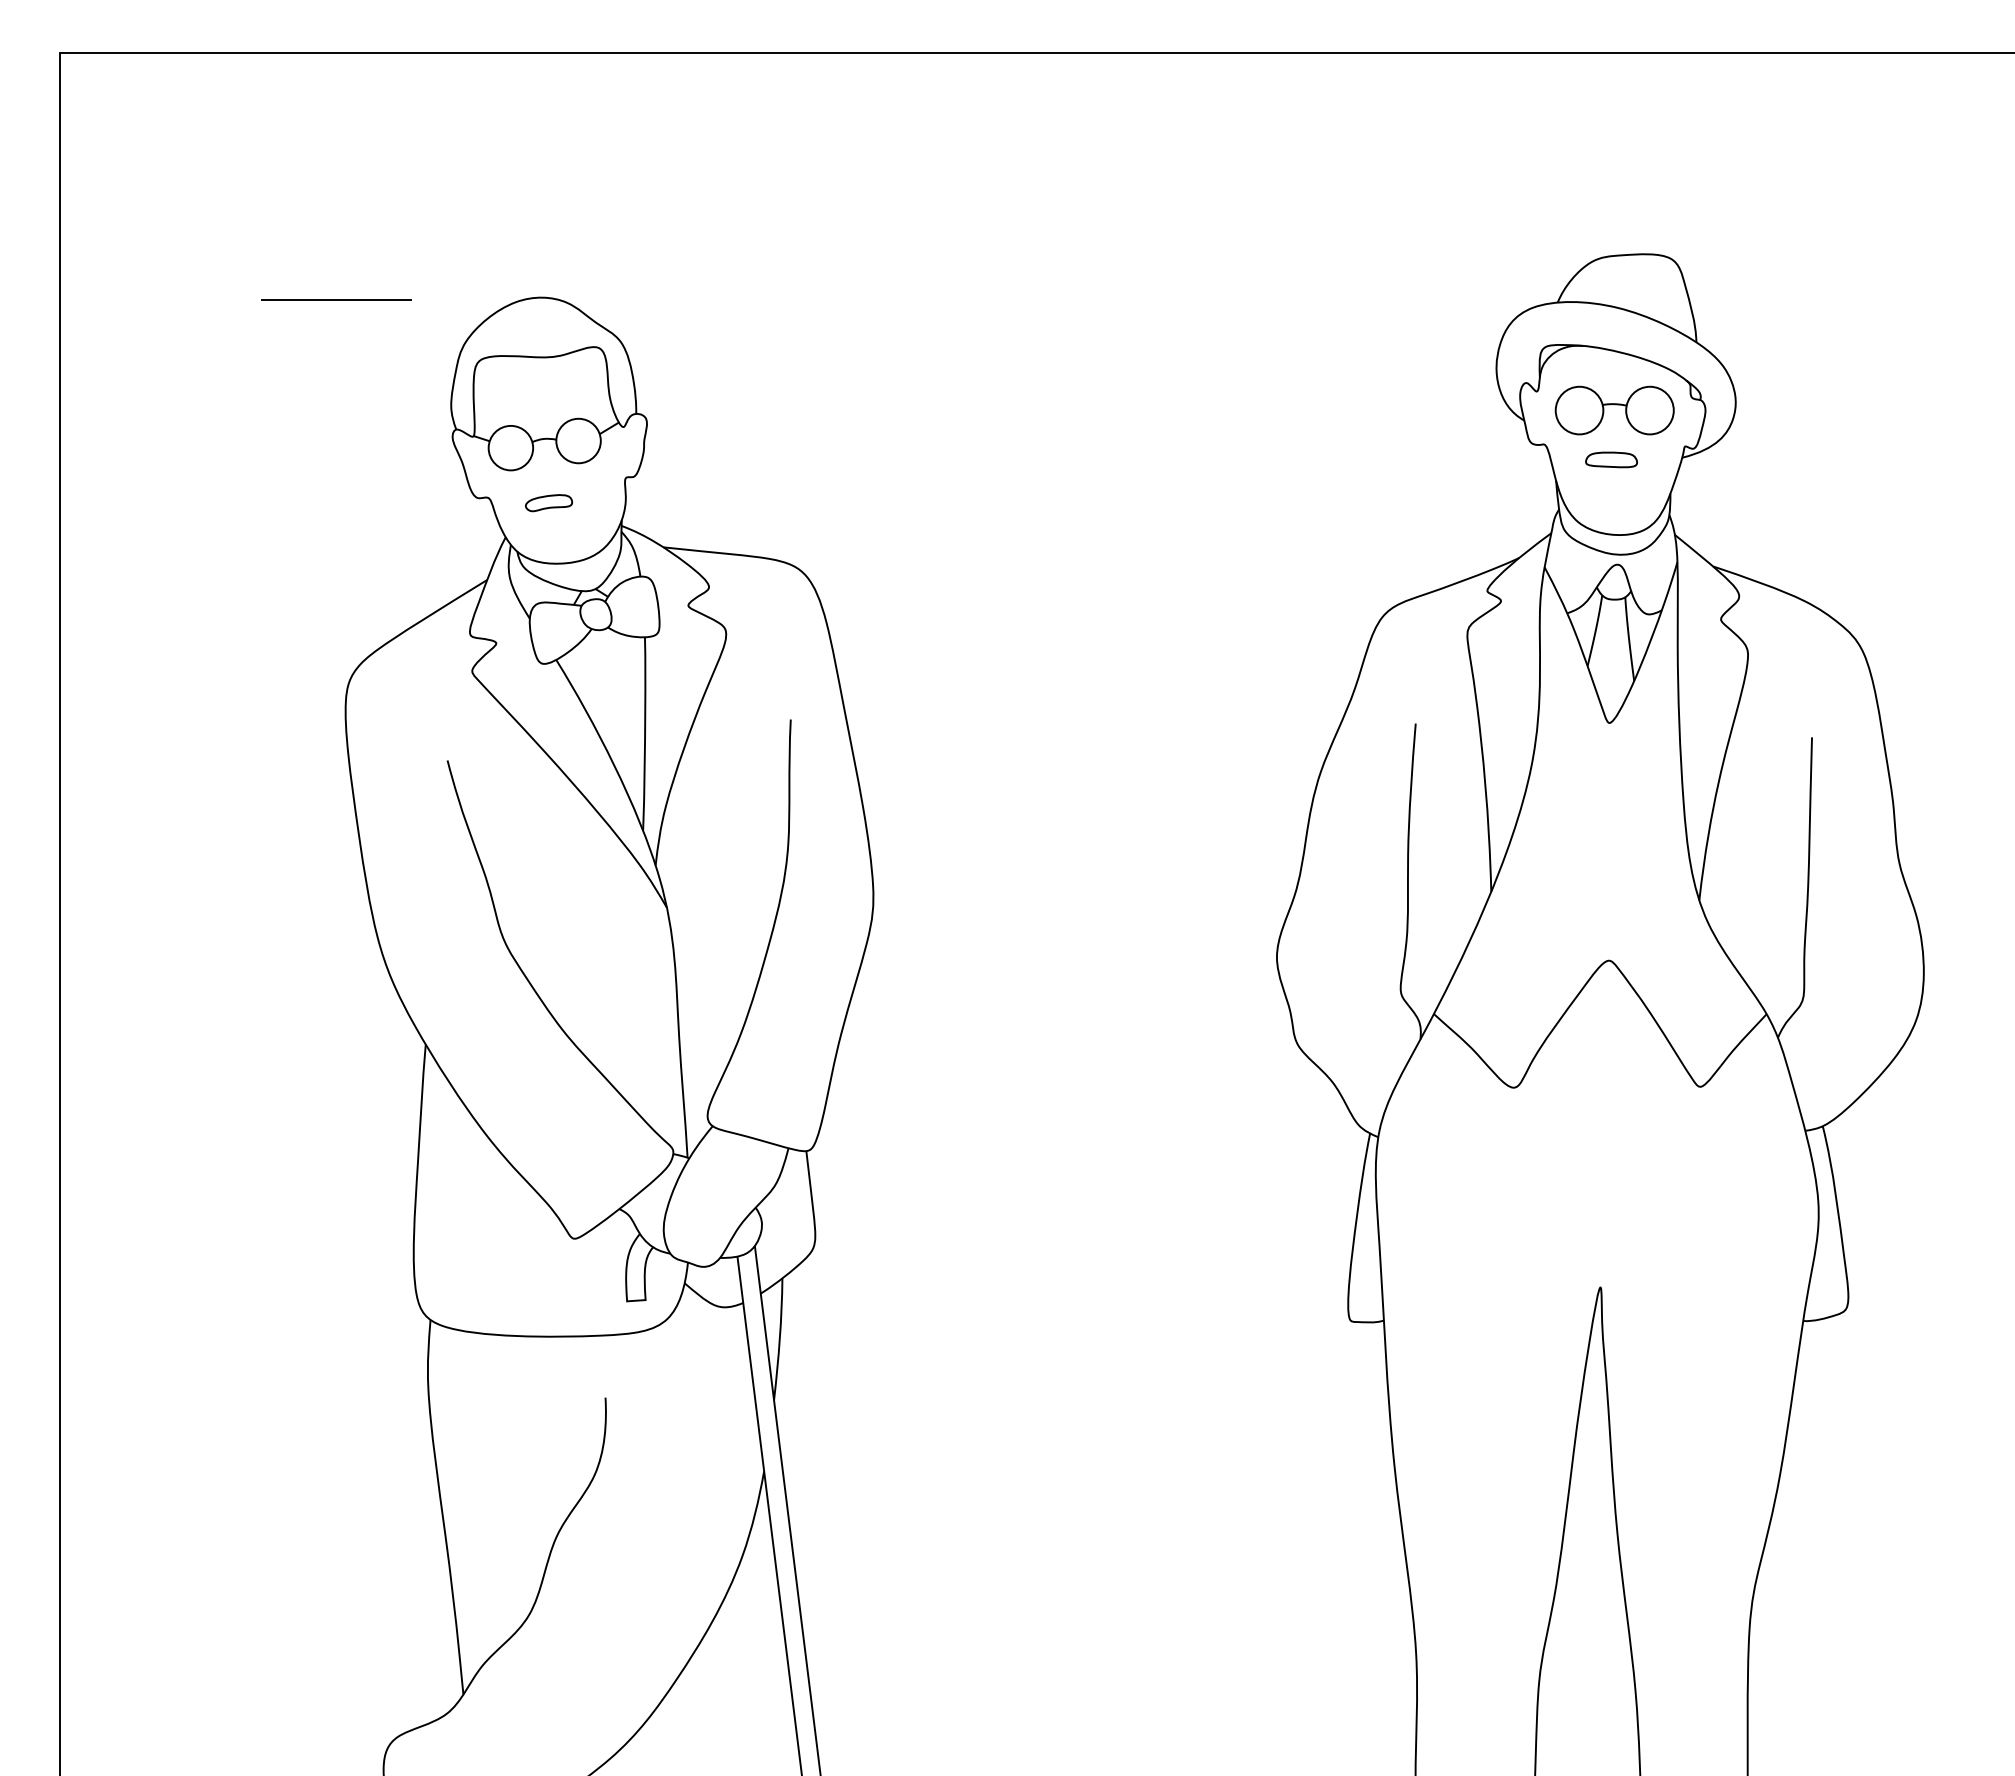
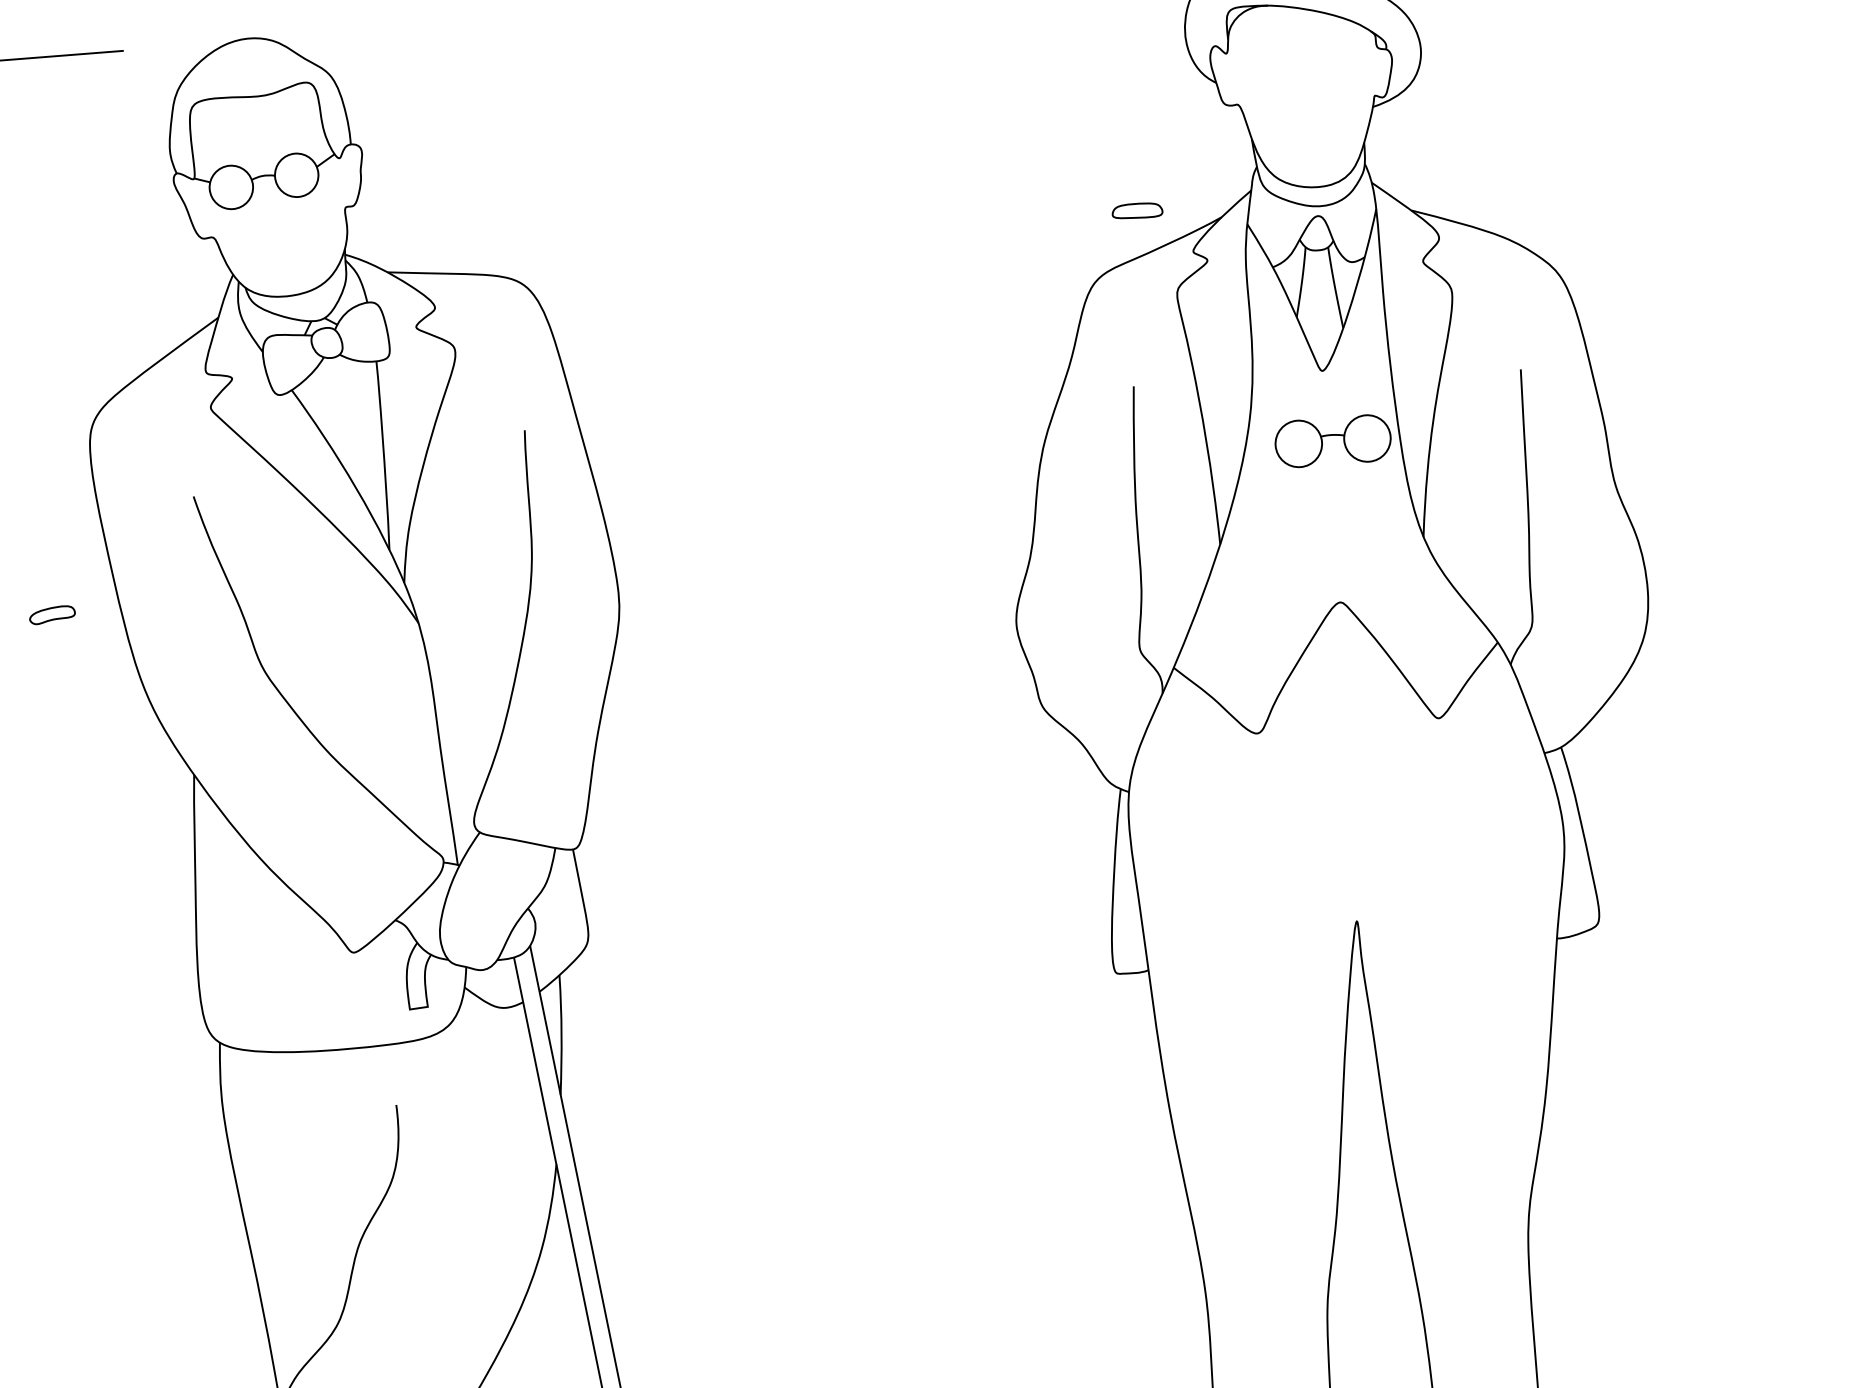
part: (1614, 410) -> (1332, 441), moved
part: (1611, 459) -> (1137, 210), moved
part: (549, 503) -> (52, 615), moved

